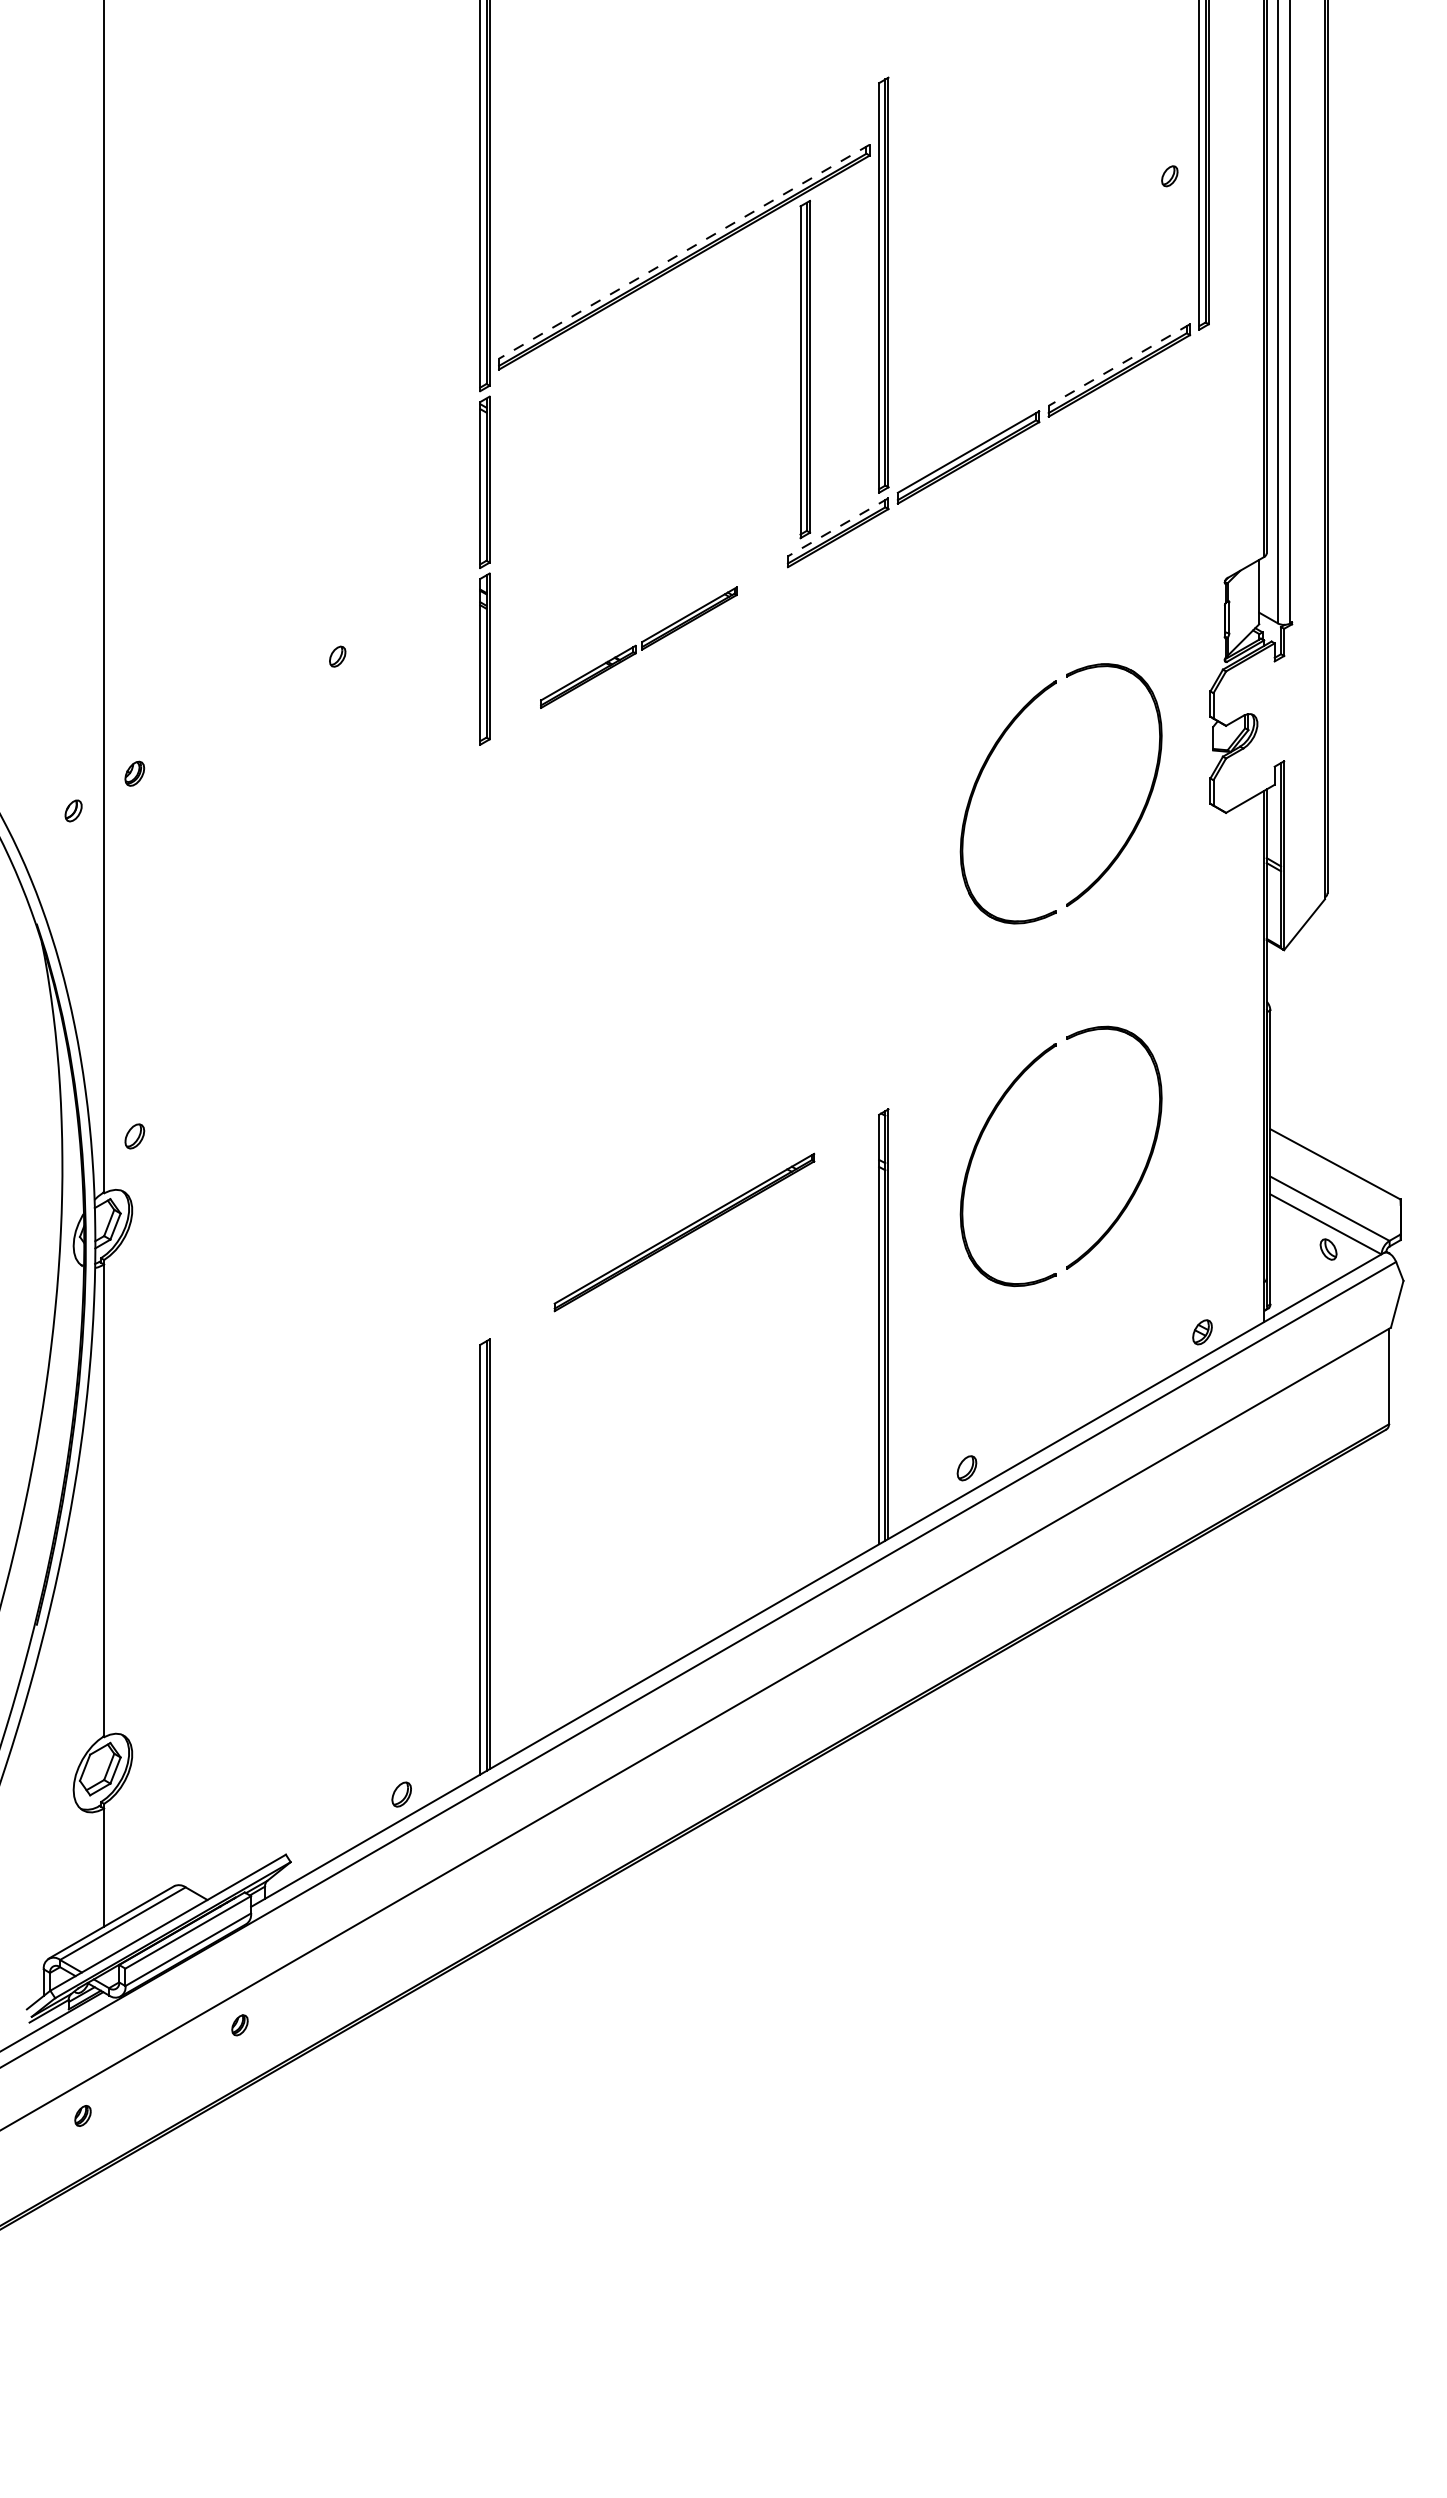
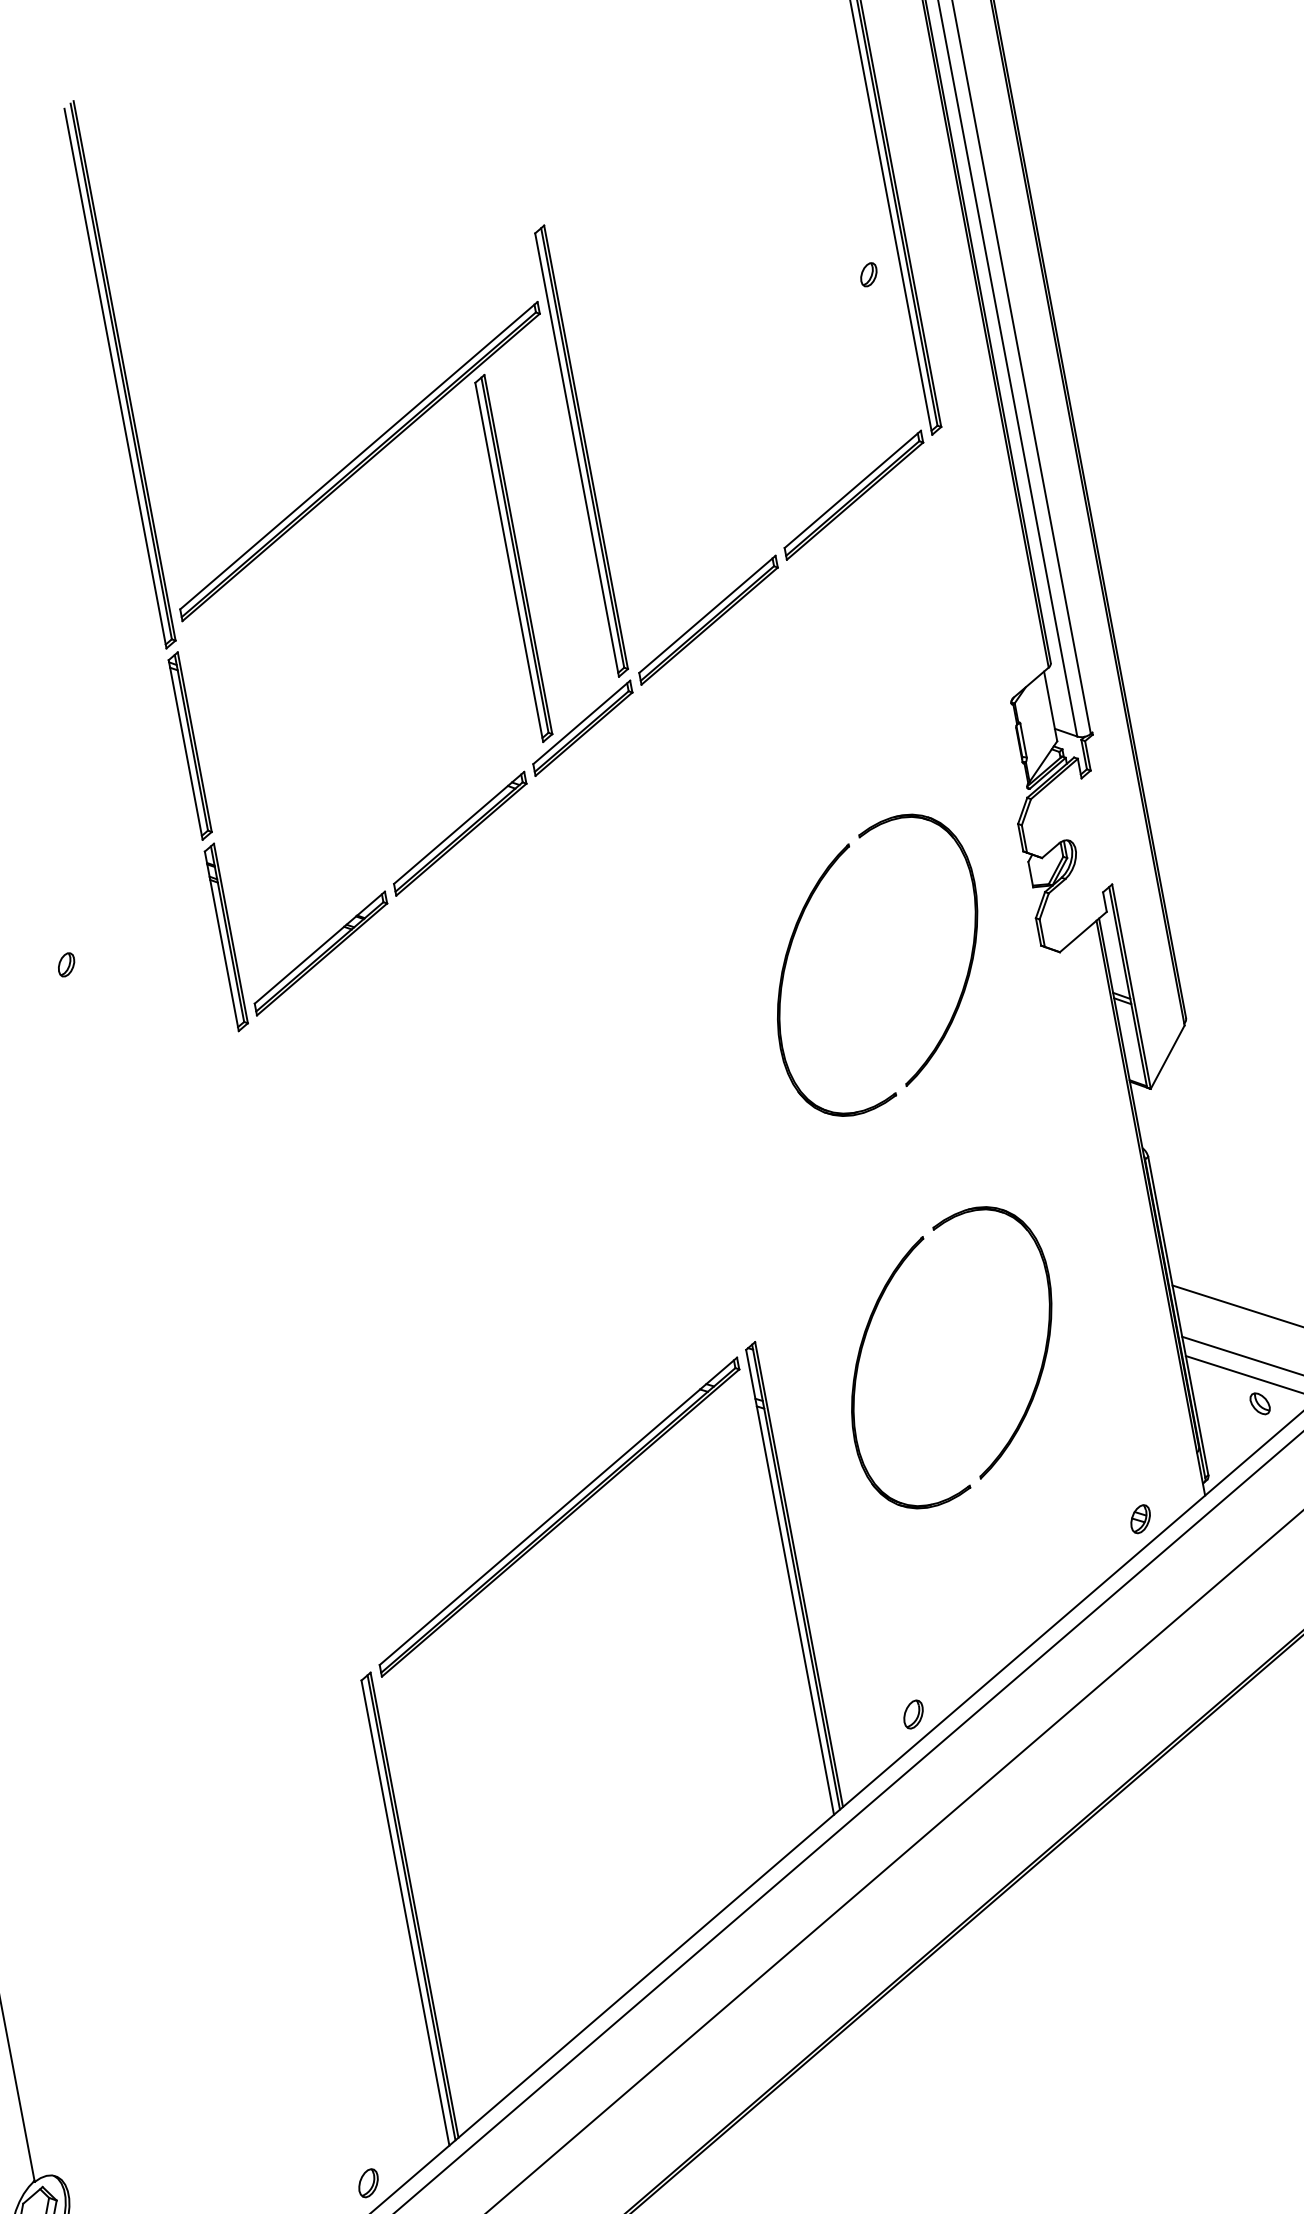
line: (684, 251) -> (358, 455), dashed -> solid
line: (1119, 365) -> (853, 489), dashed -> solid
line: (837, 527) -> (581, 722), dashed -> solid
part: (638, 647) -> (390, 893), size x1.43
part: (684, 1232) -> (559, 1517), size x1.43

